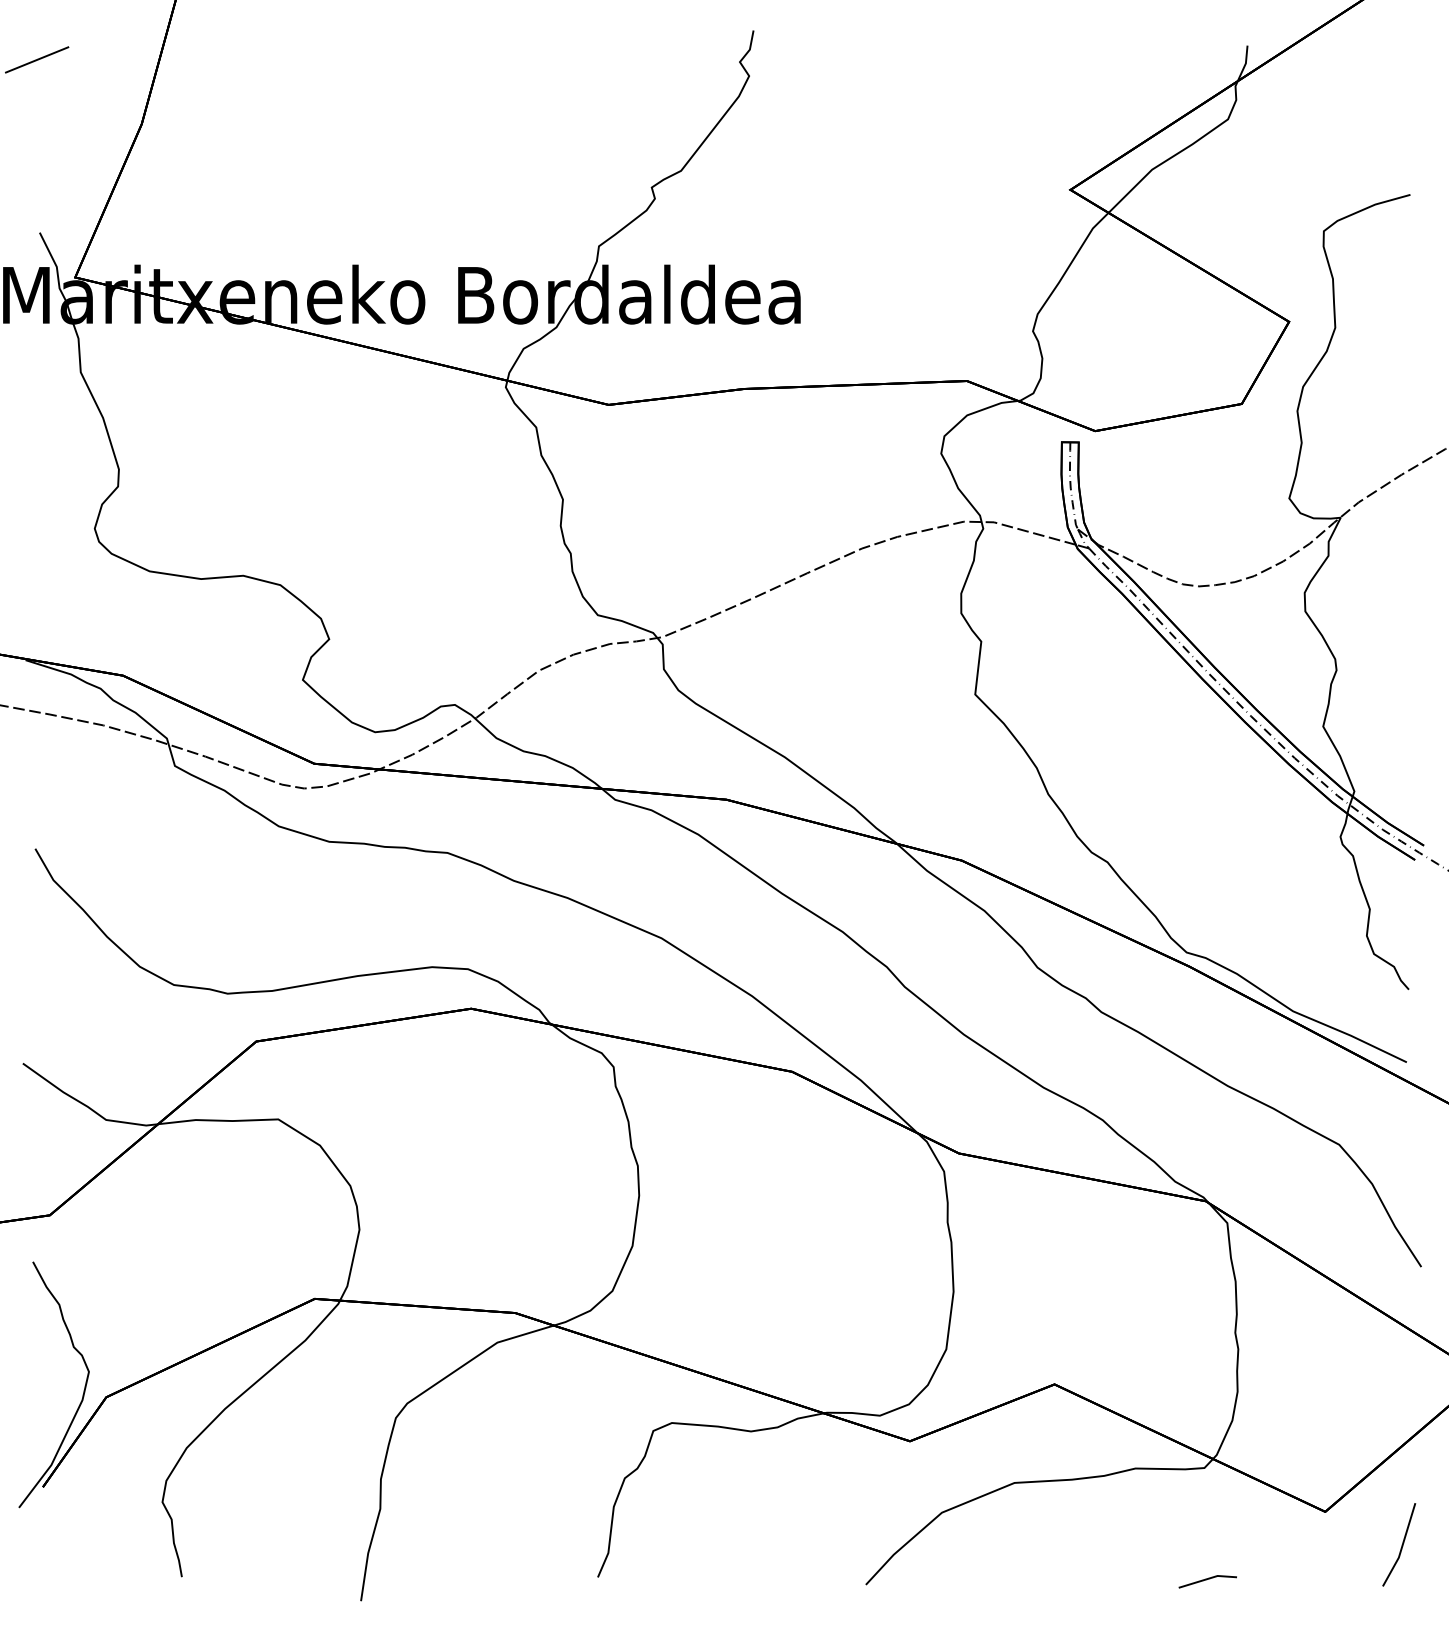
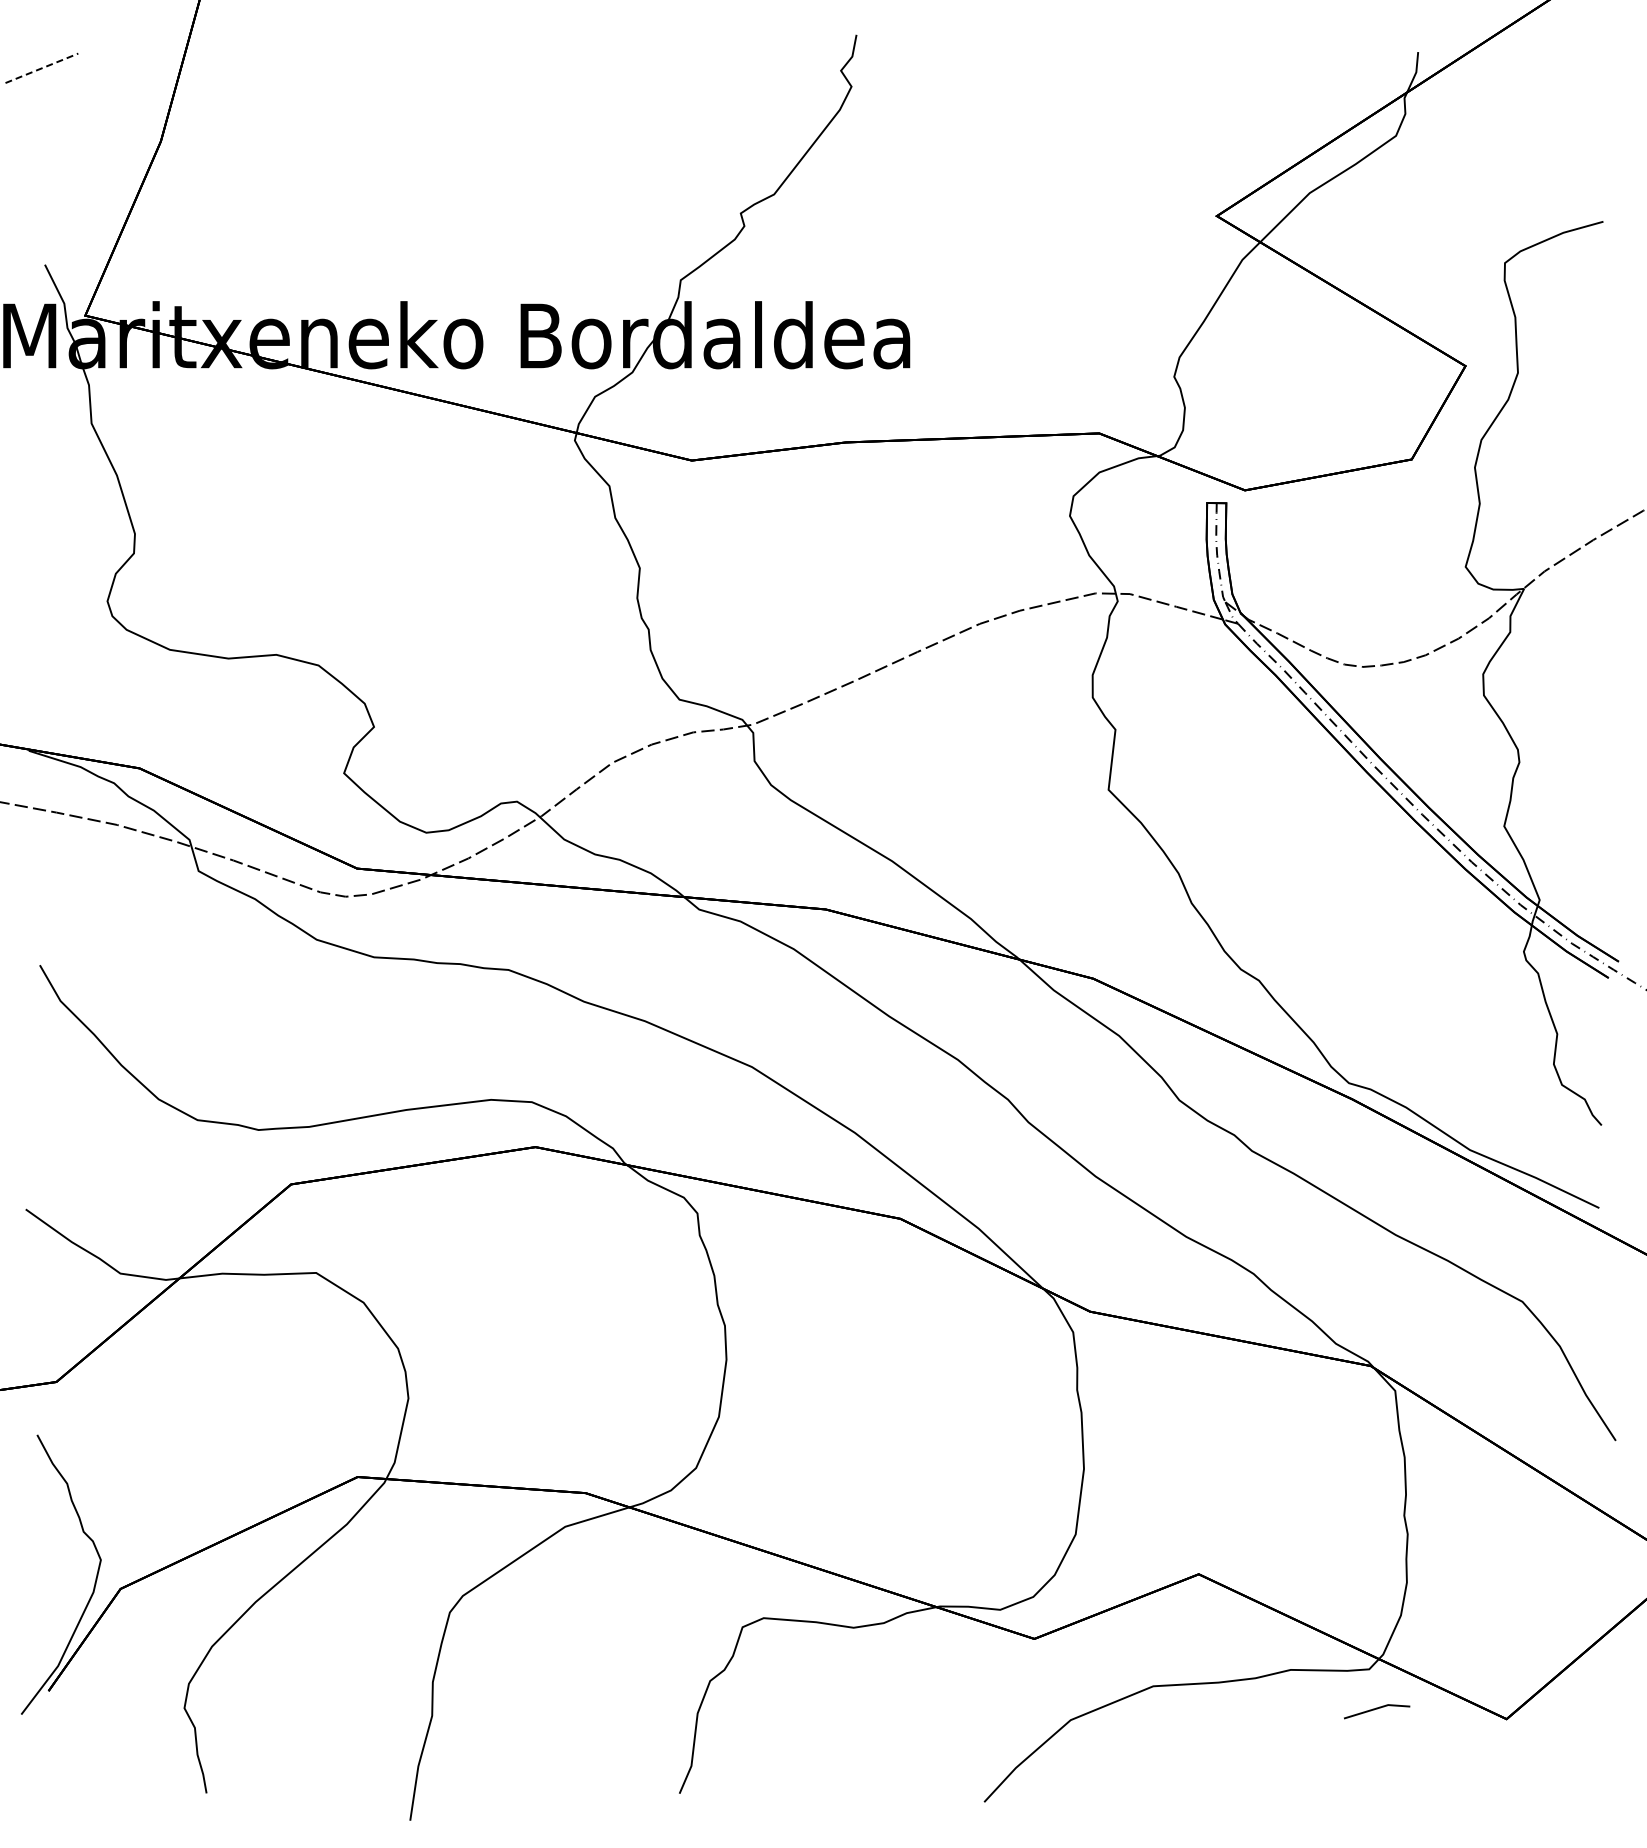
line: (37, 60) -> (42, 68), solid -> dashed
line: (1401, 1544) -> (1593, 1756), removed
line: (1208, 1579) -> (1377, 1709), moved

